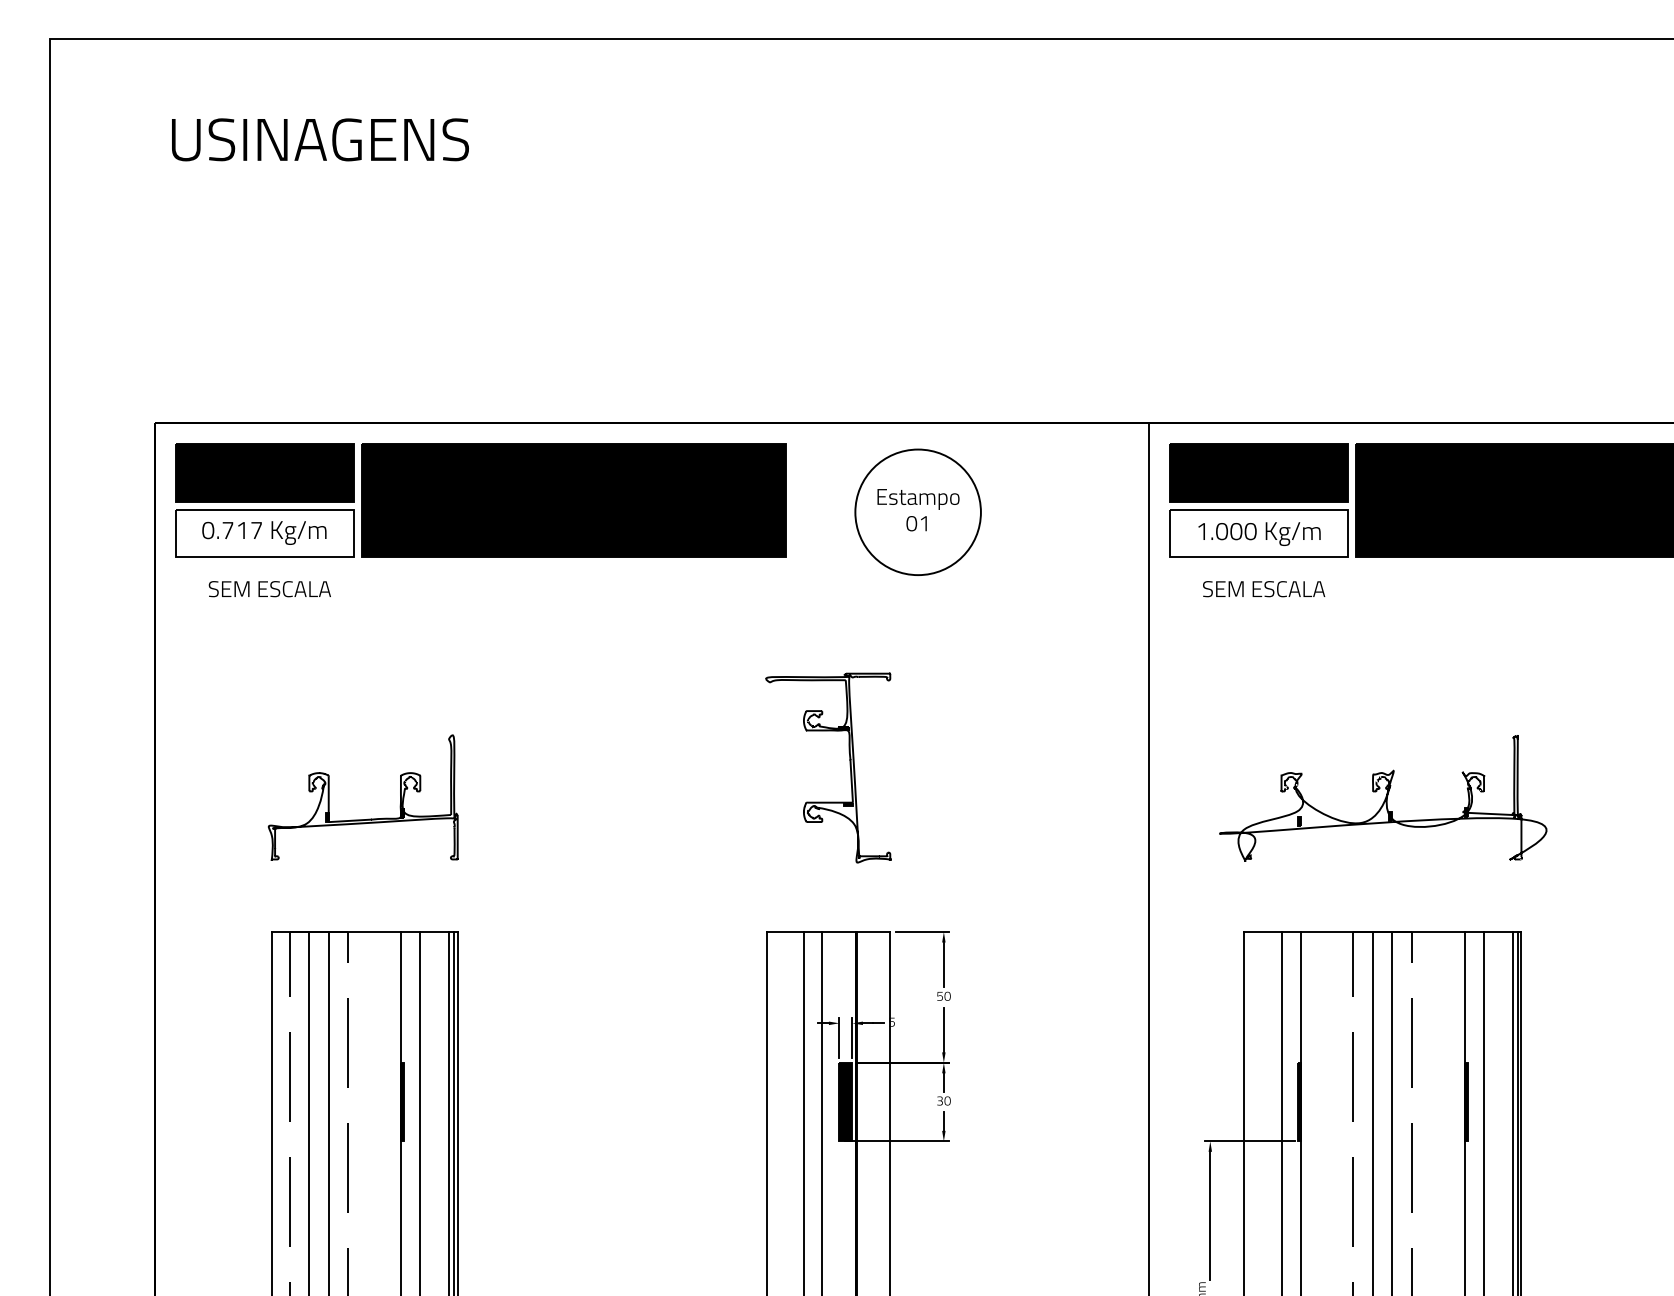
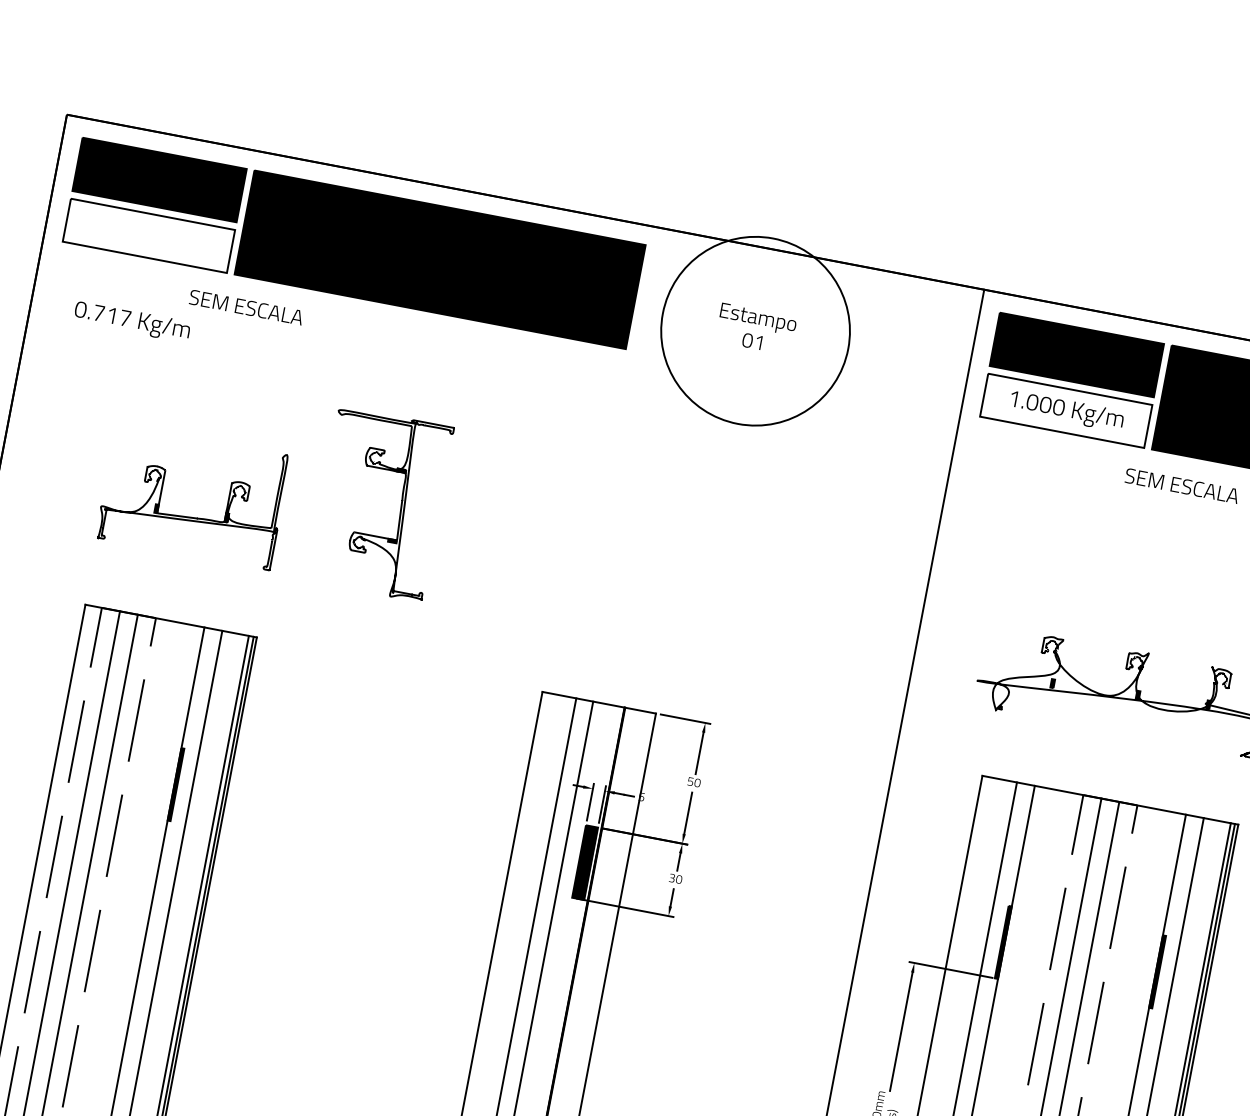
circle: (917, 512) -> (754, 331), size x1.6
text: (264, 532) -> (132, 321), moved
text: (269, 589) -> (245, 307), moved
text: (1264, 589) -> (1182, 486), moved
part: (849, 766) -> (400, 506), moved

